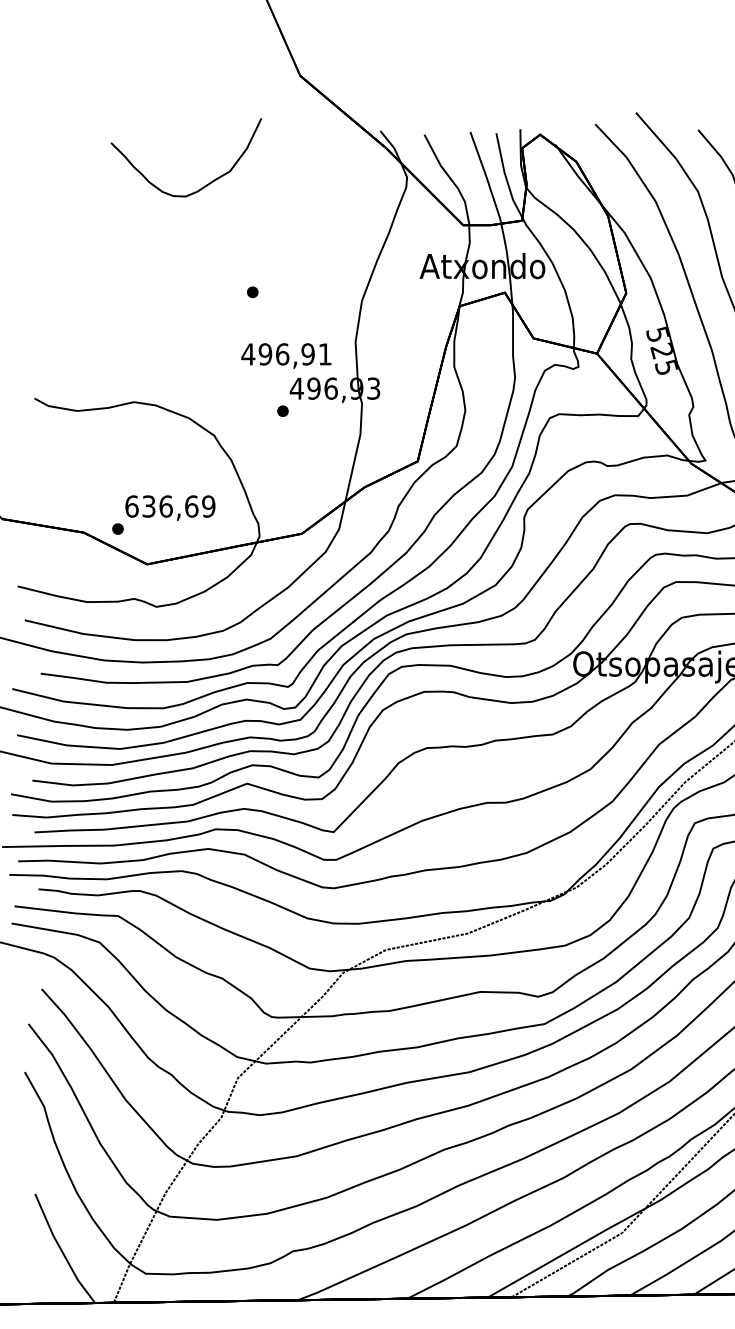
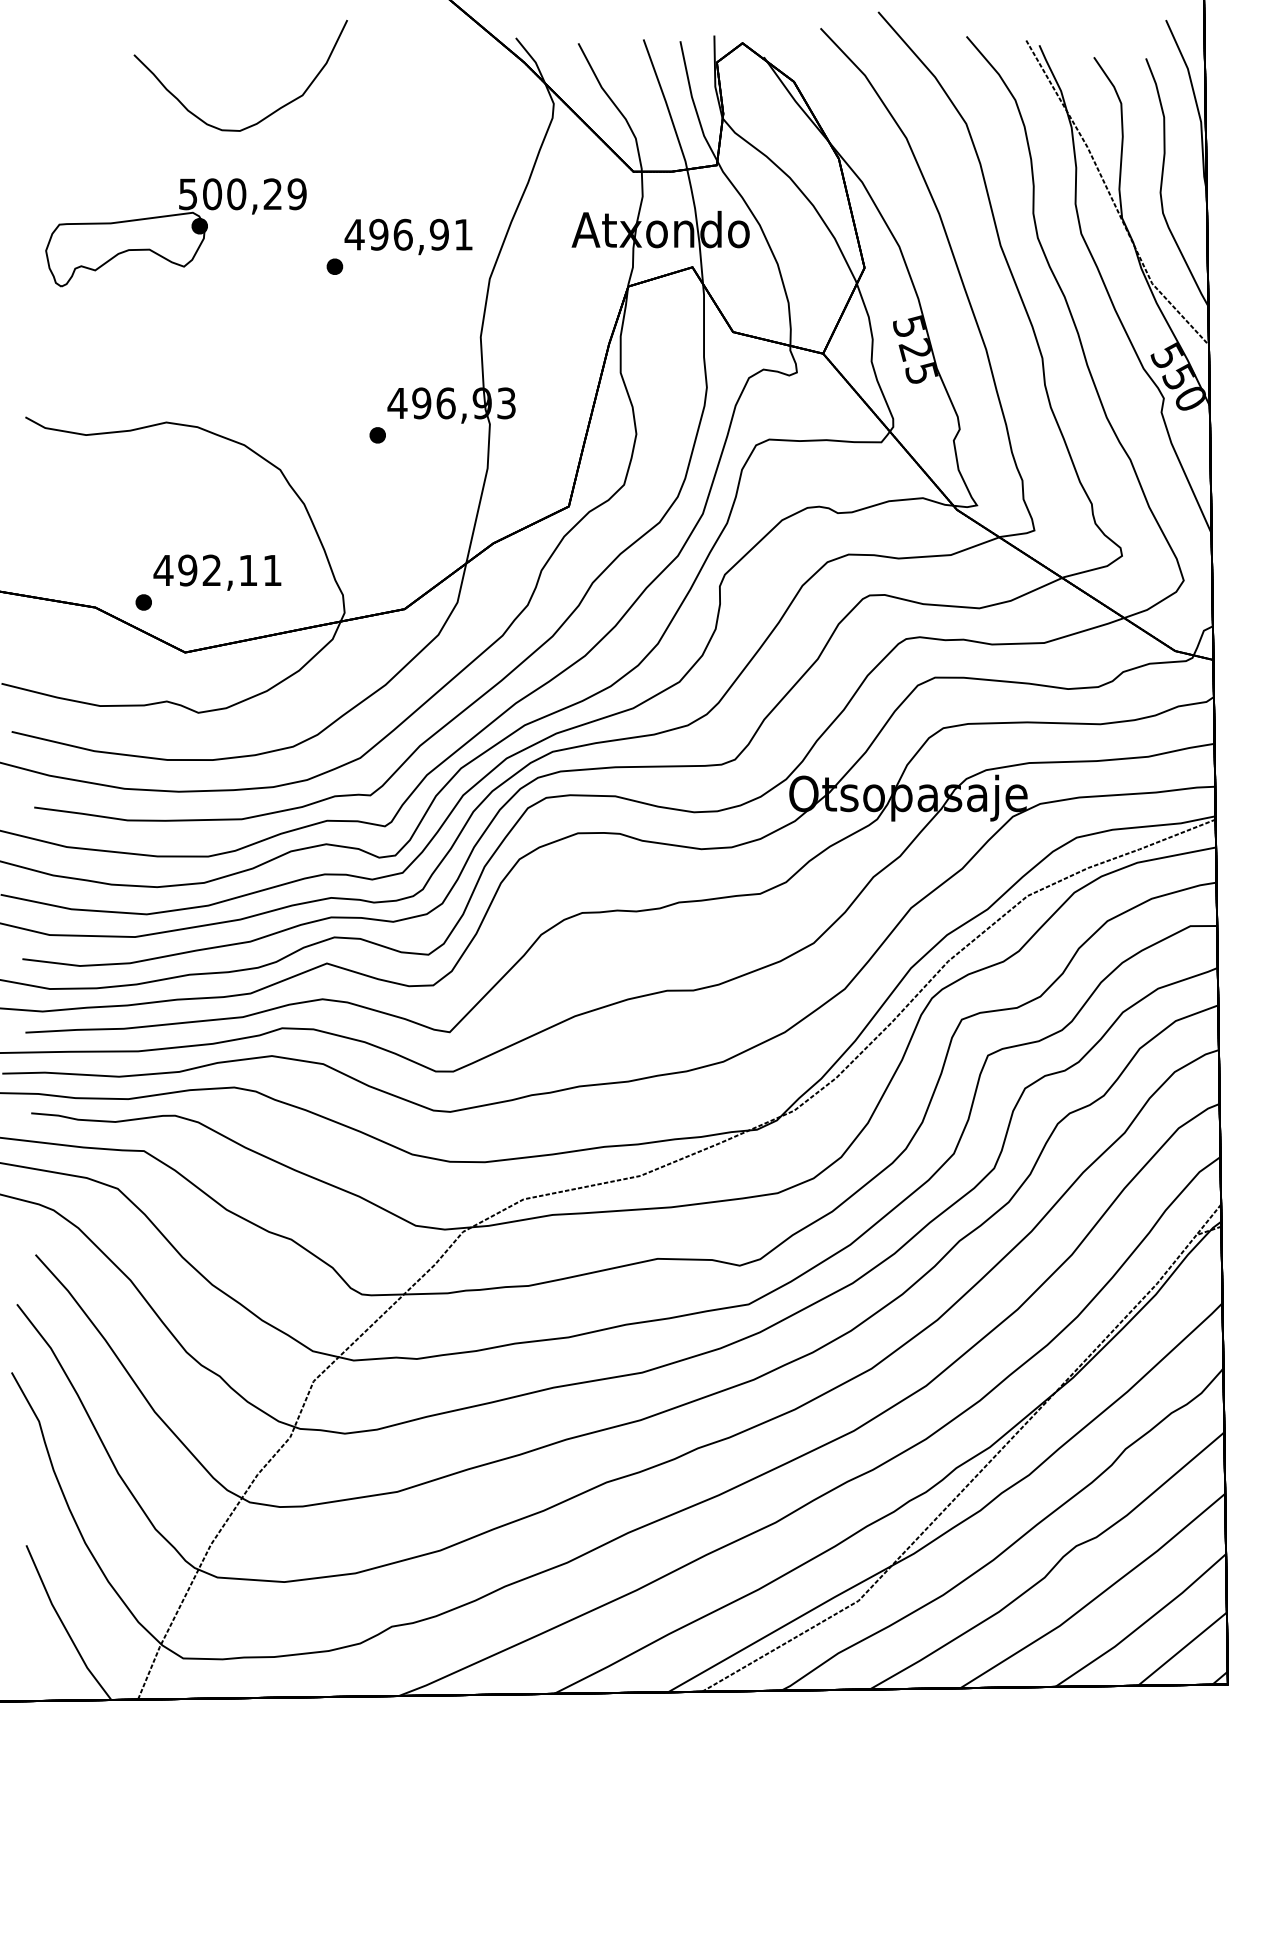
part: (140, 268) -> (175, 232), added
text: (286, 355) -> (408, 236), moved
text: (169, 506) -> (217, 570), 636,69 -> 492,11

